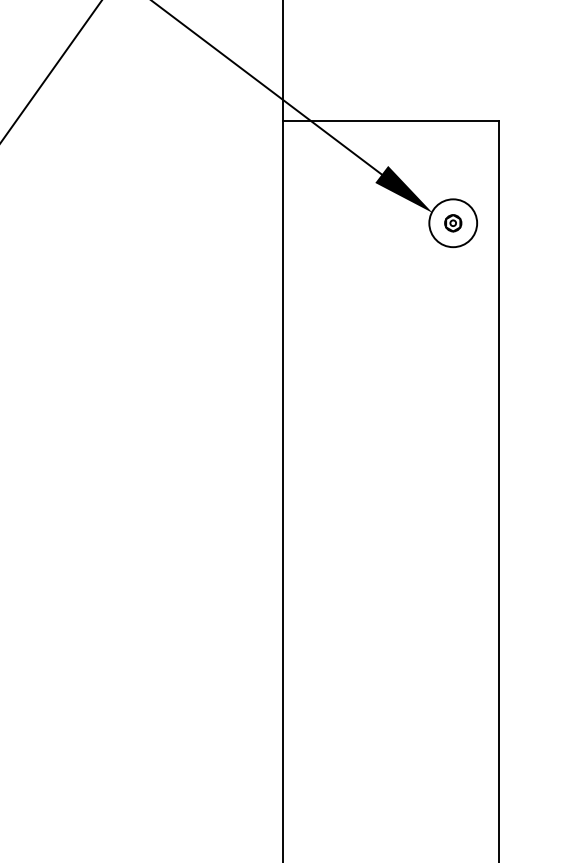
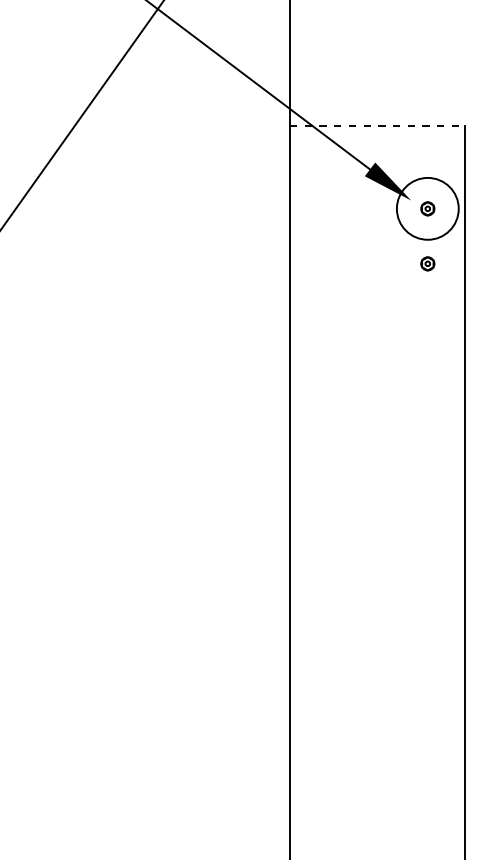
line: (390, 121) -> (377, 126), solid -> dashed
circle: (452, 222) -> (427, 208), size x1.6
part: (452, 290) -> (427, 263), added

